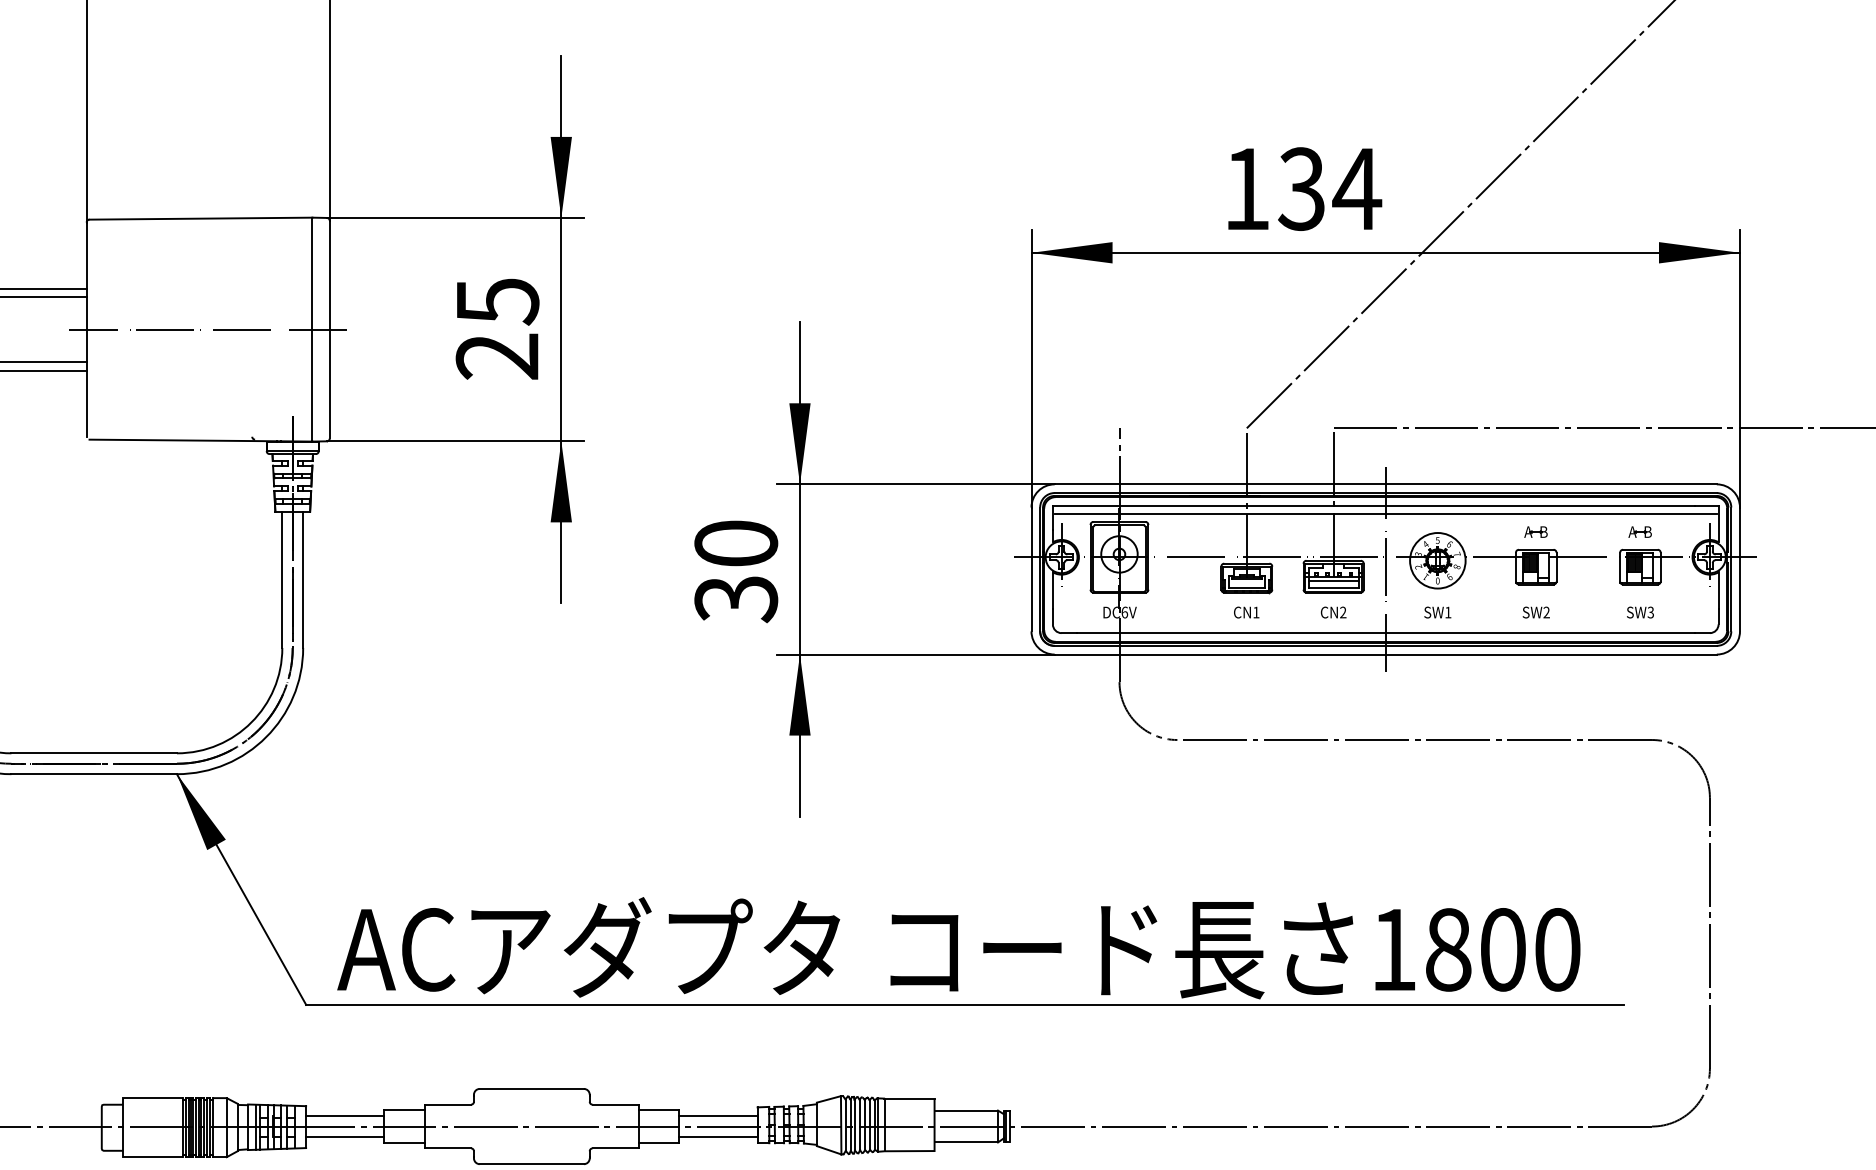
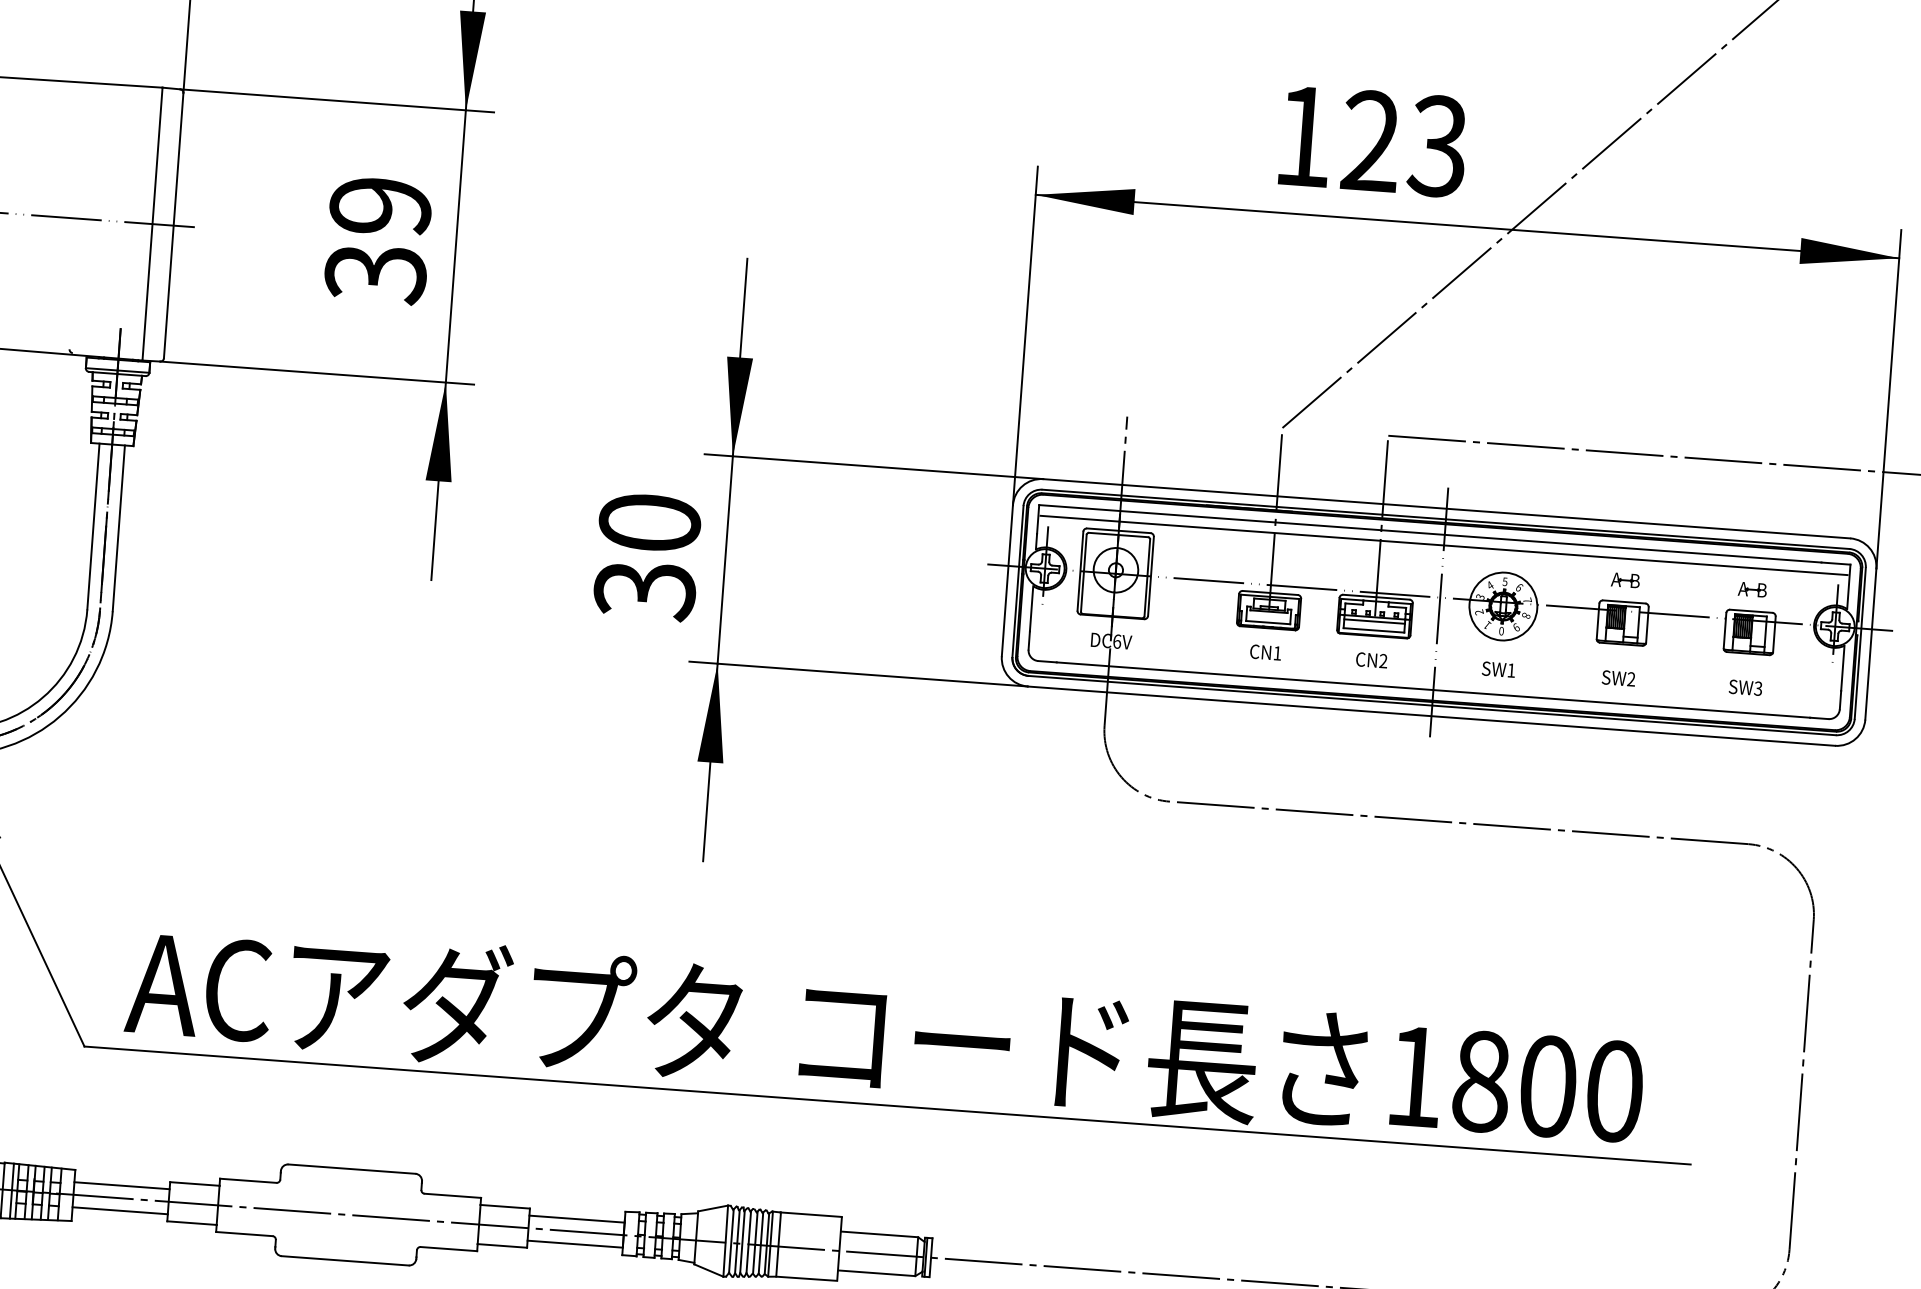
text: (1330, 188) -> (1405, 143), 134 -> 123
text: (497, 329) -> (378, 240), 25 -> 39

